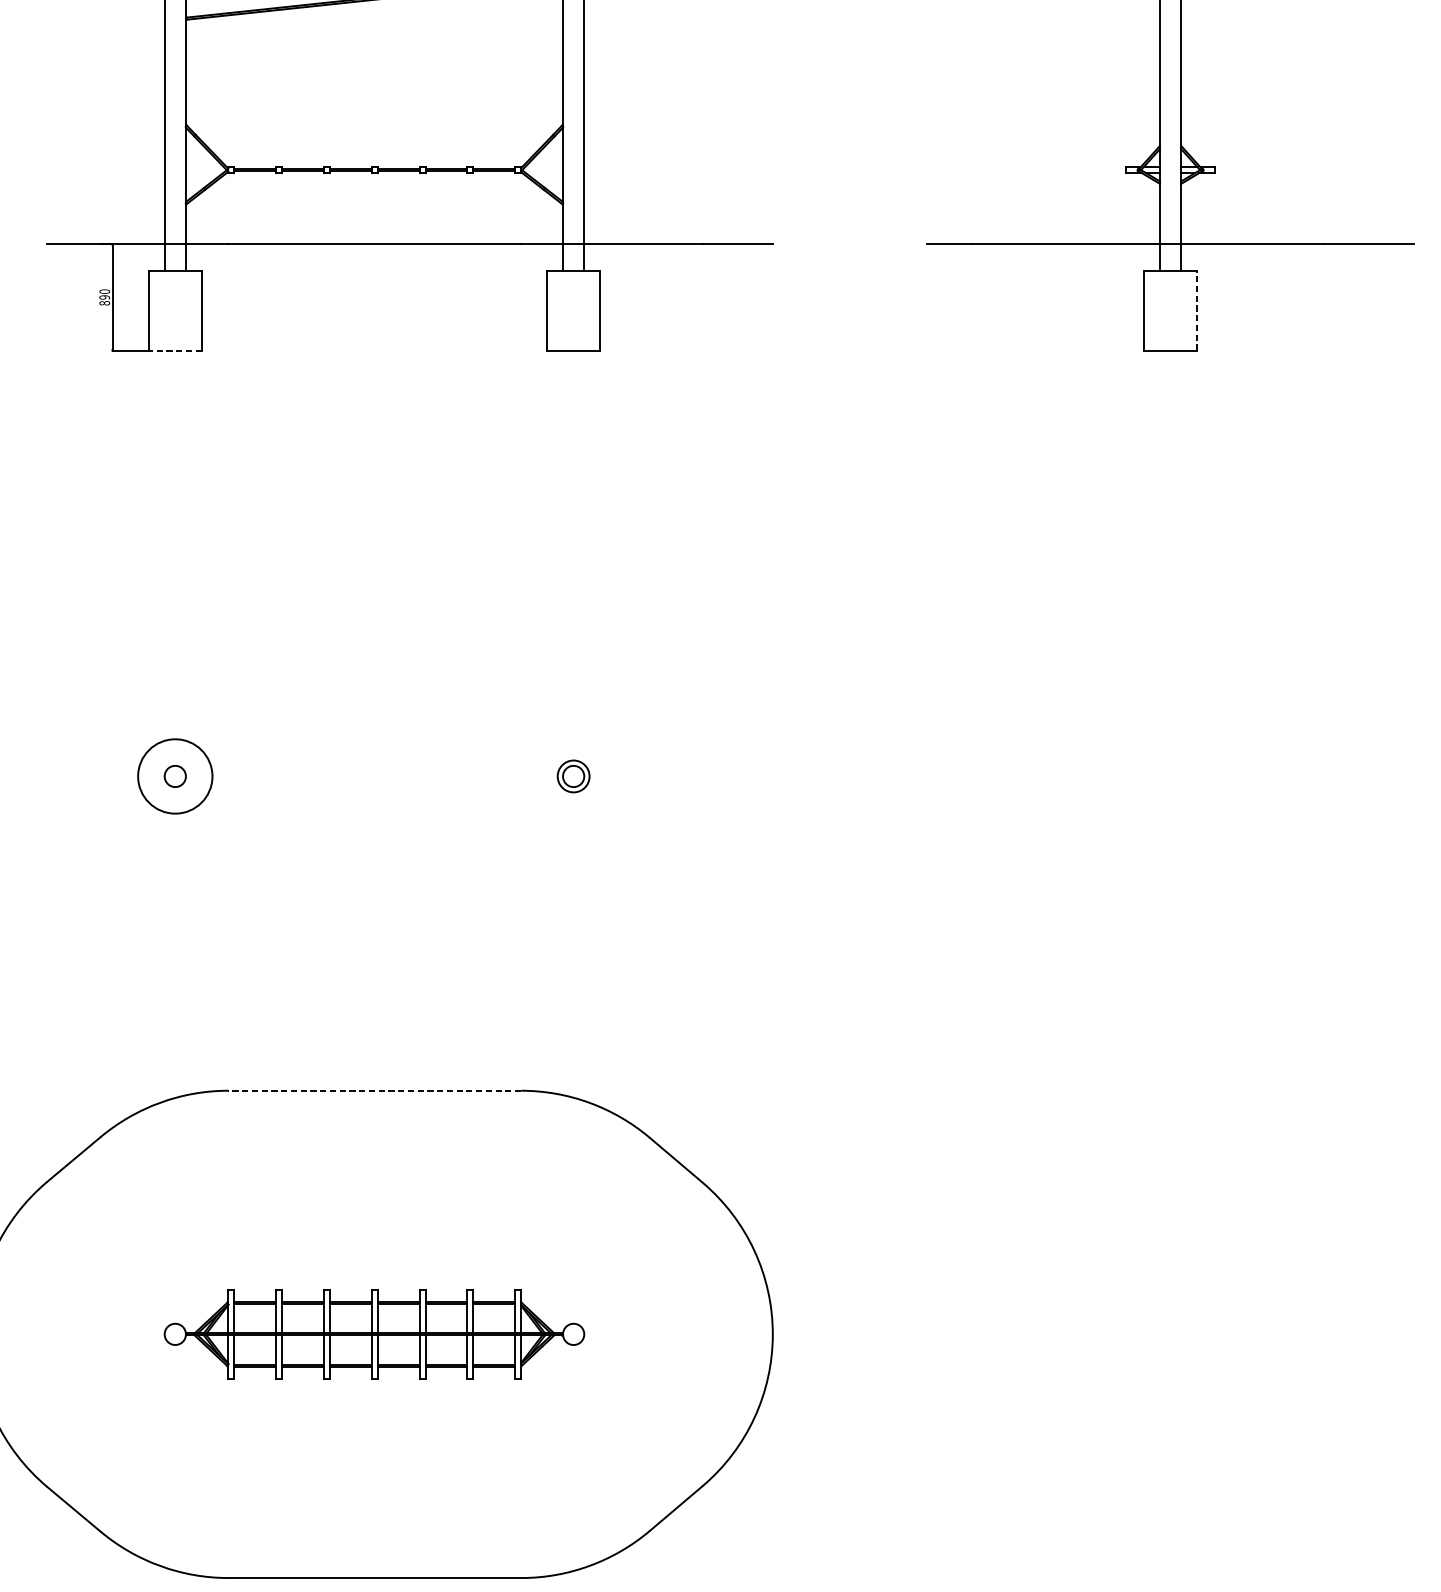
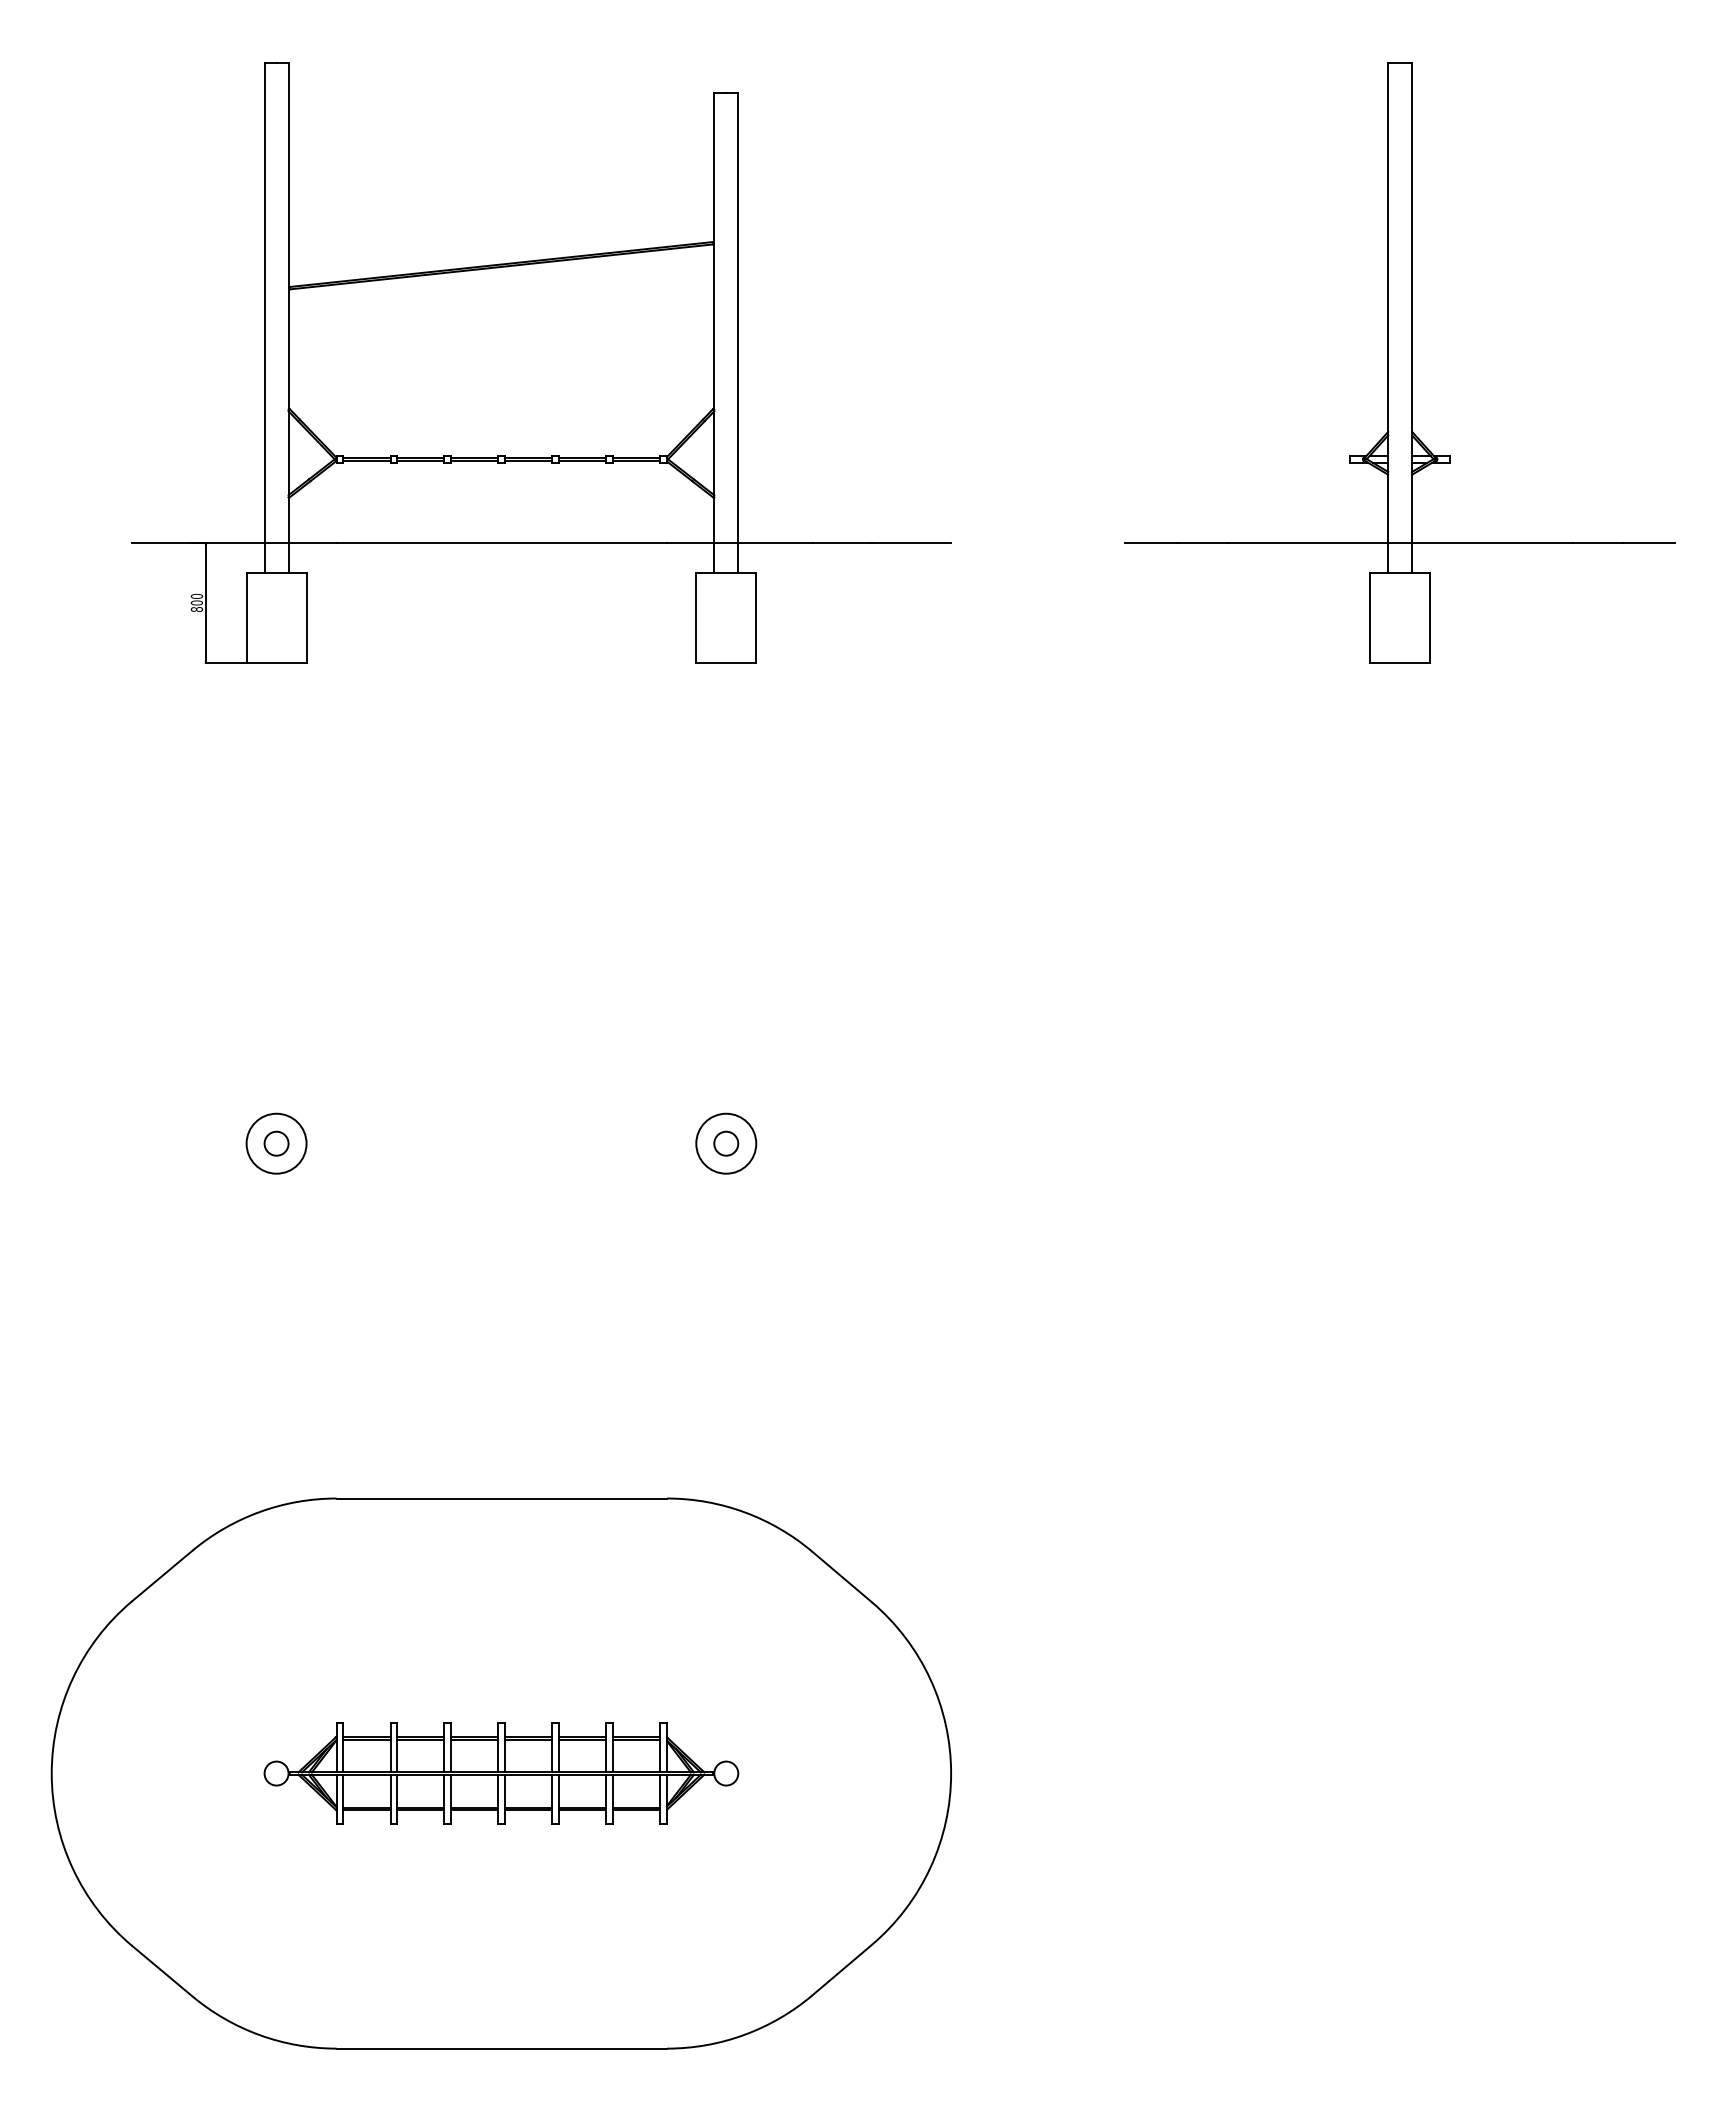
text: (104, 297) -> (196, 602), 890 -> 800
line: (1197, 310) -> (1430, 617), dashed -> solid
line: (175, 350) -> (276, 662), dashed -> solid
circle: (175, 776) -> (276, 1143), size x0.71
circle: (573, 776) -> (726, 1143), size x1.67
line: (374, 1090) -> (501, 1498), dashed -> solid

